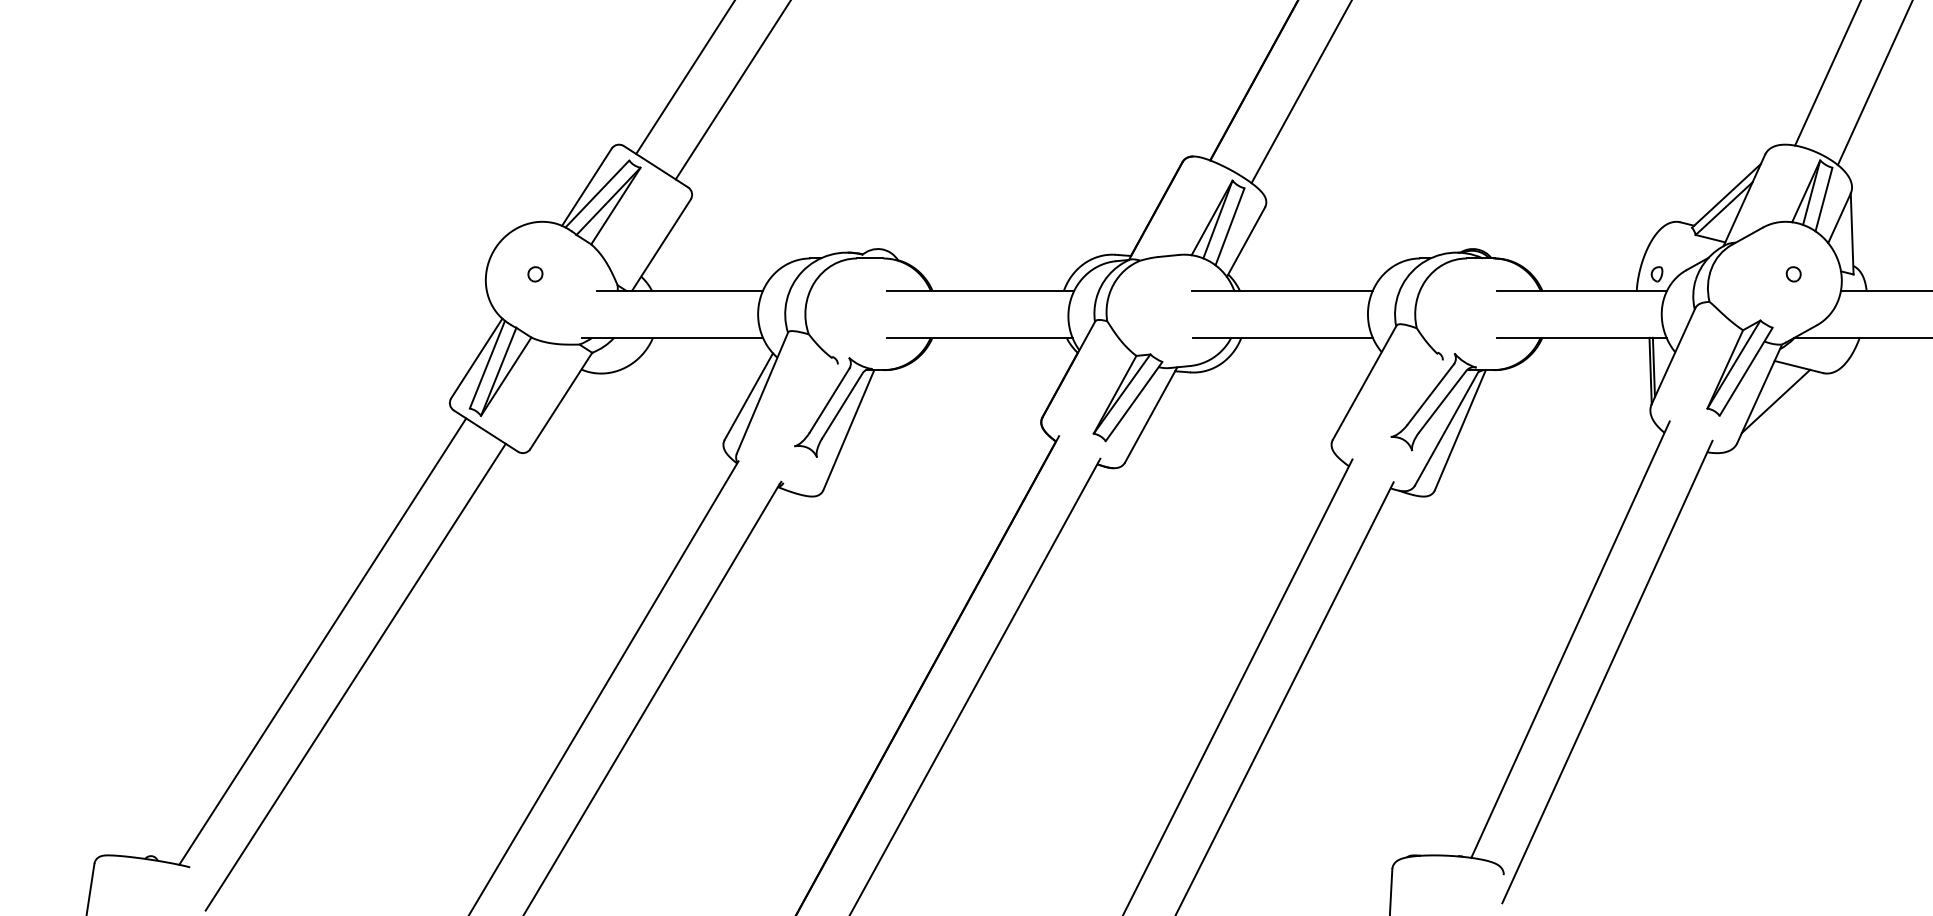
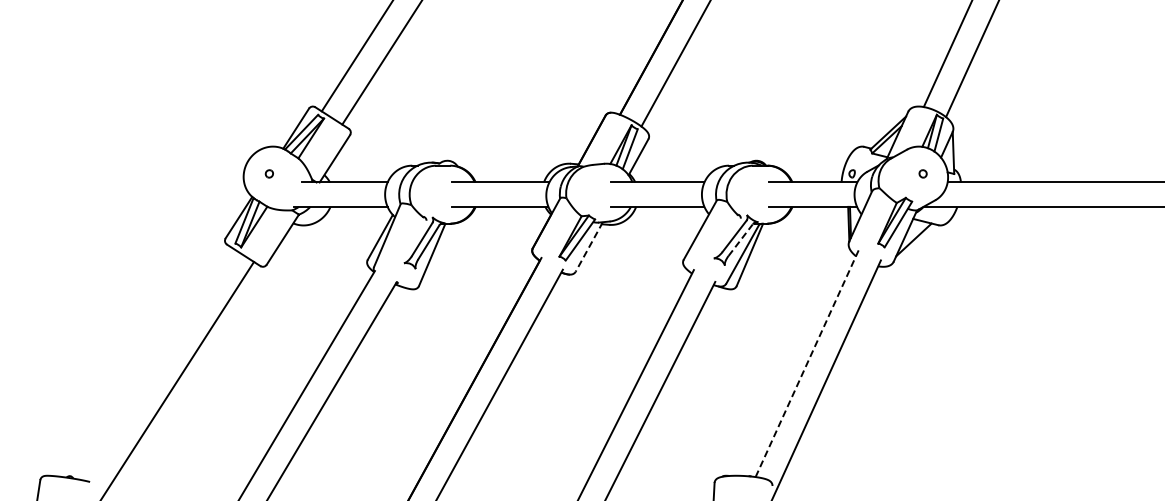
line: (1442, 402) -> (740, 240), solid -> dashed
line: (1151, 415) -> (589, 247), solid -> dashed
line: (1571, 639) -> (807, 363), solid -> dashed
line: (321, 641) -> (158, 364), removed

